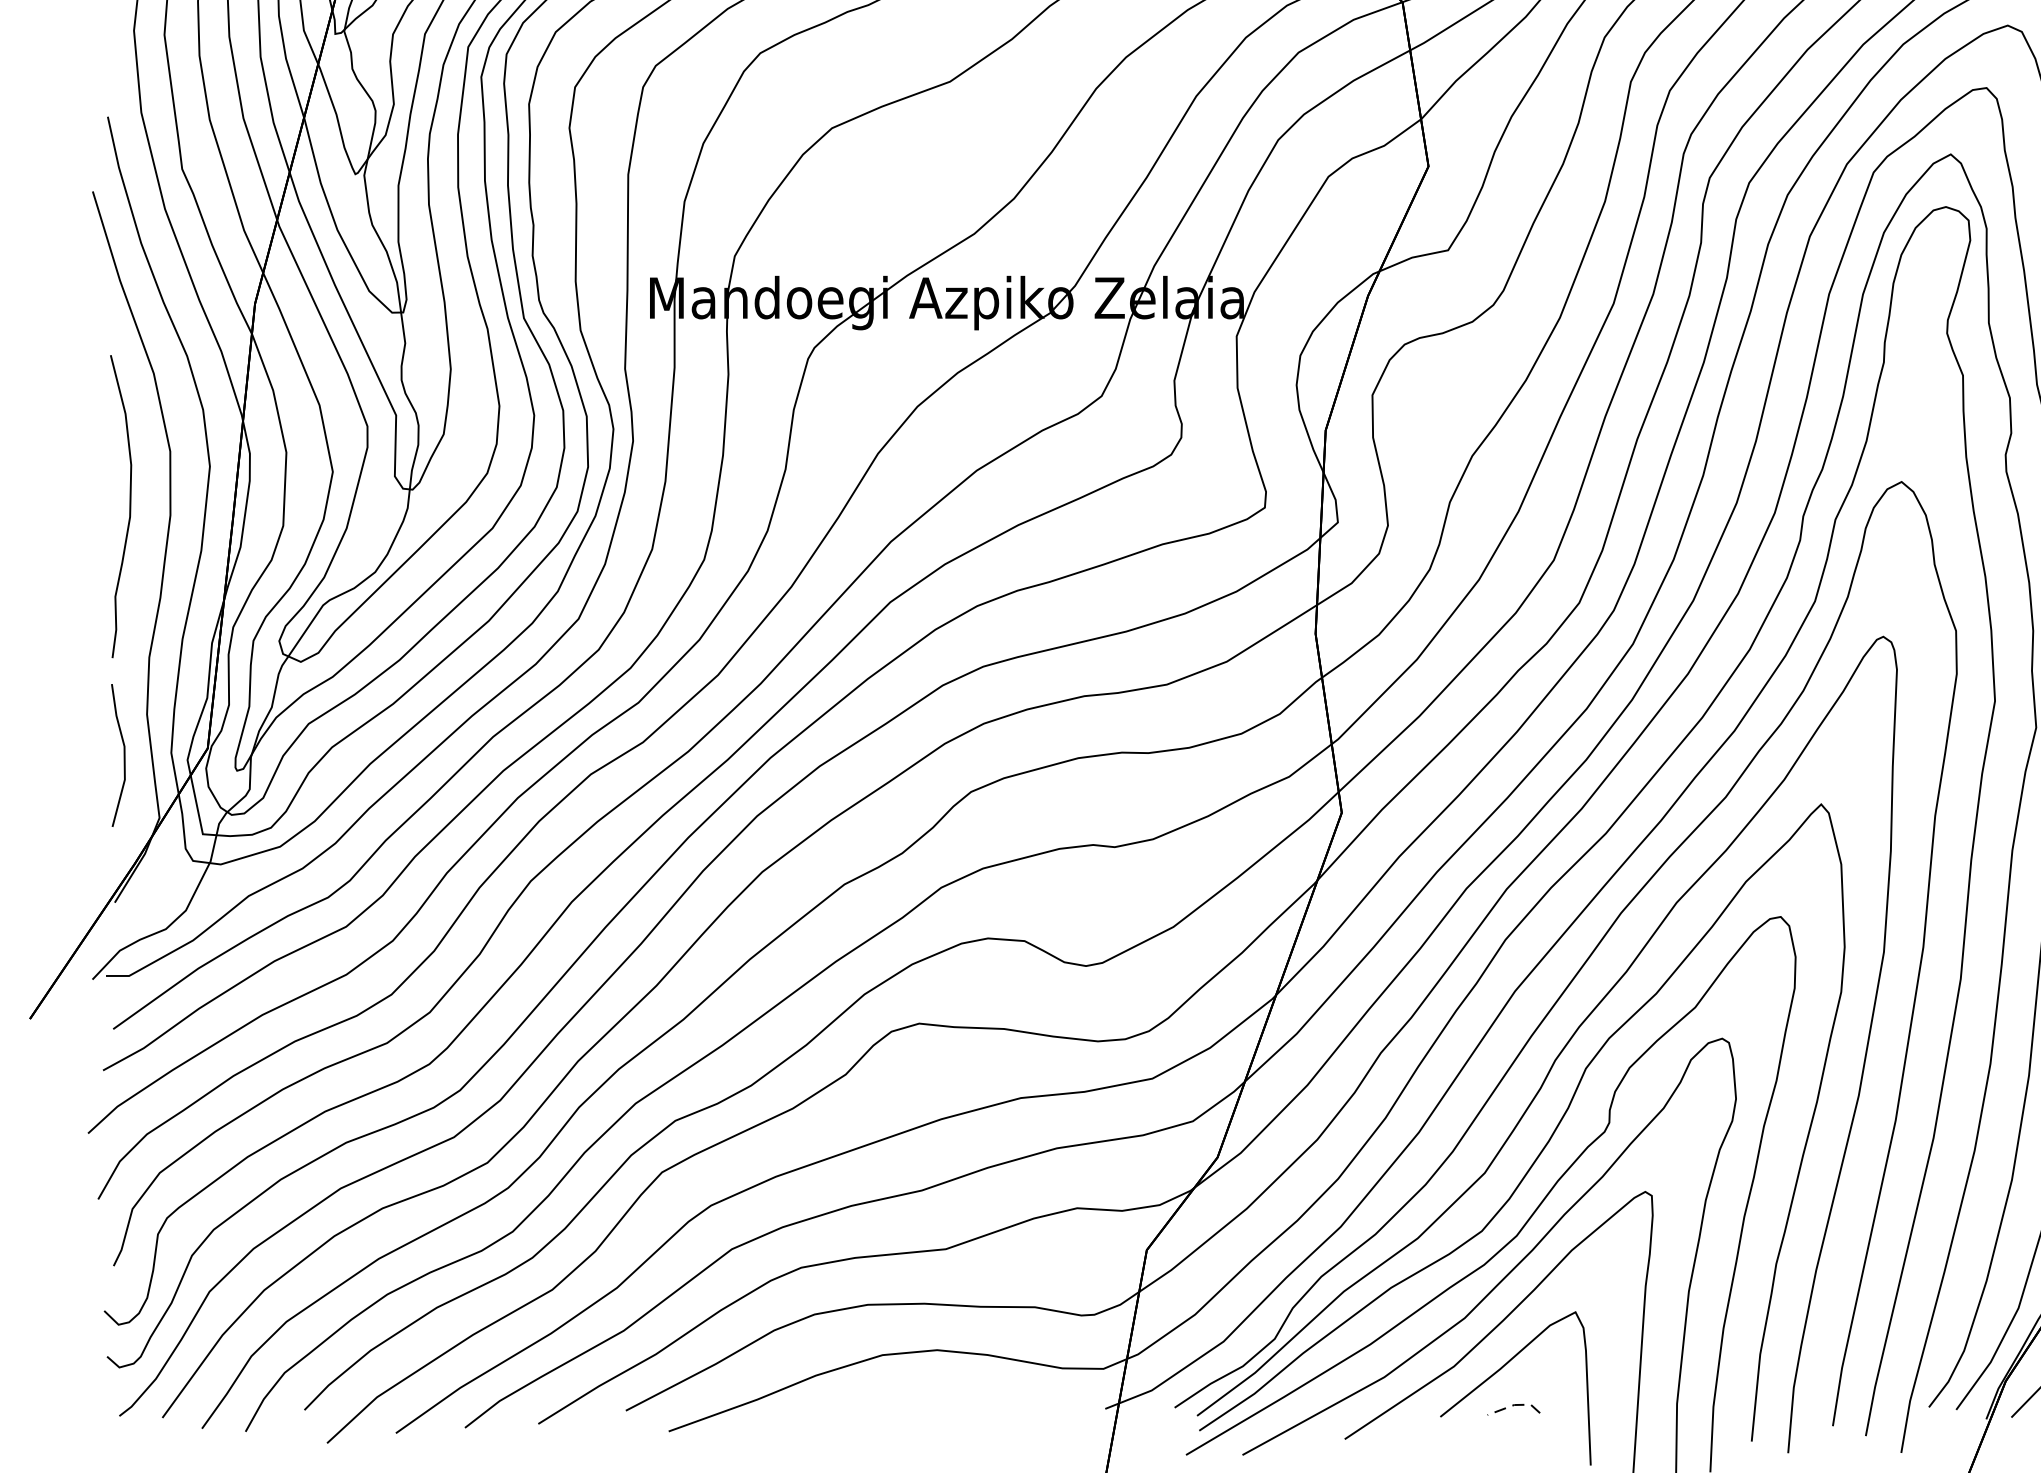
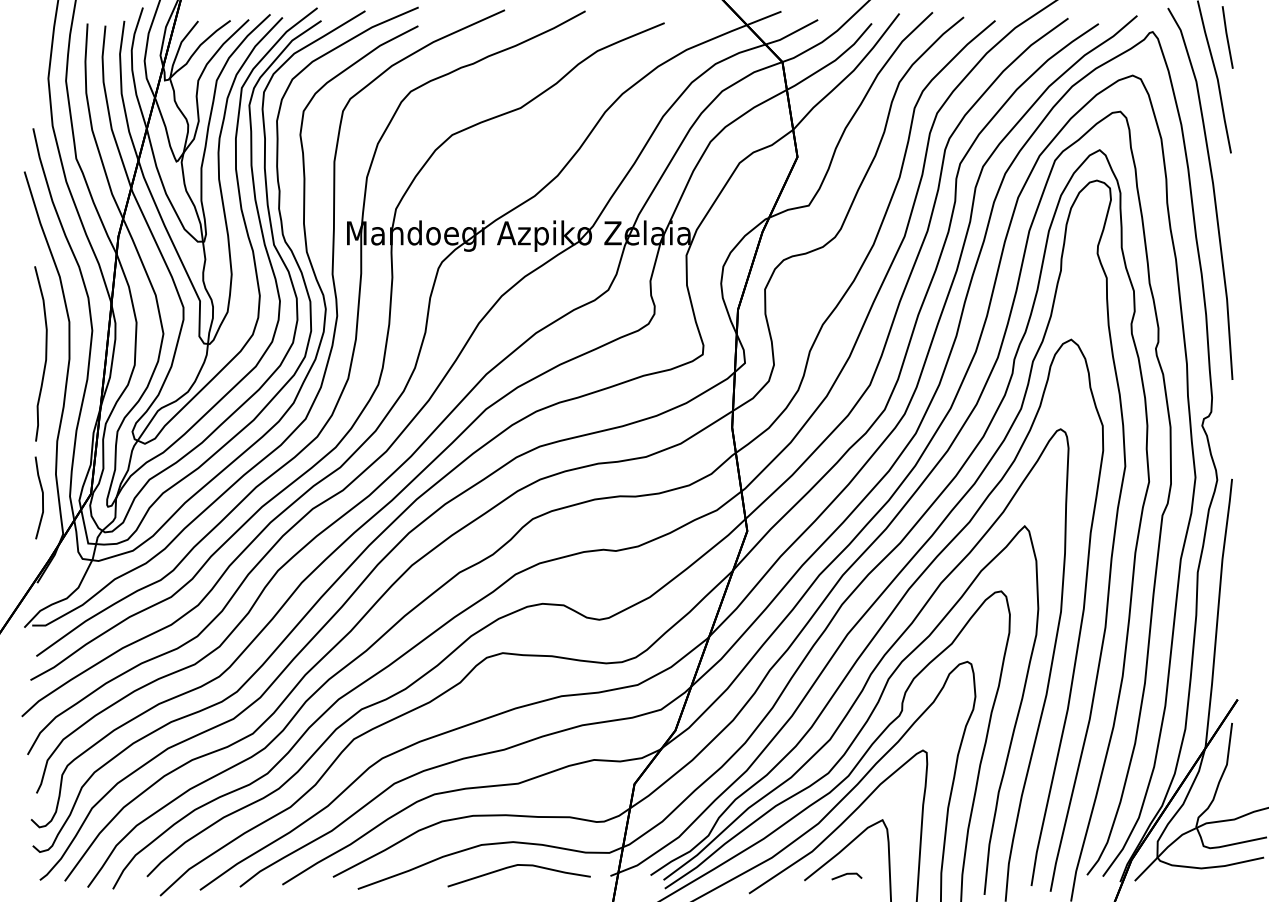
curve: (942, 1392) -> (516, 866), added
line: (1514, 1404) -> (847, 873), dashed -> solid

